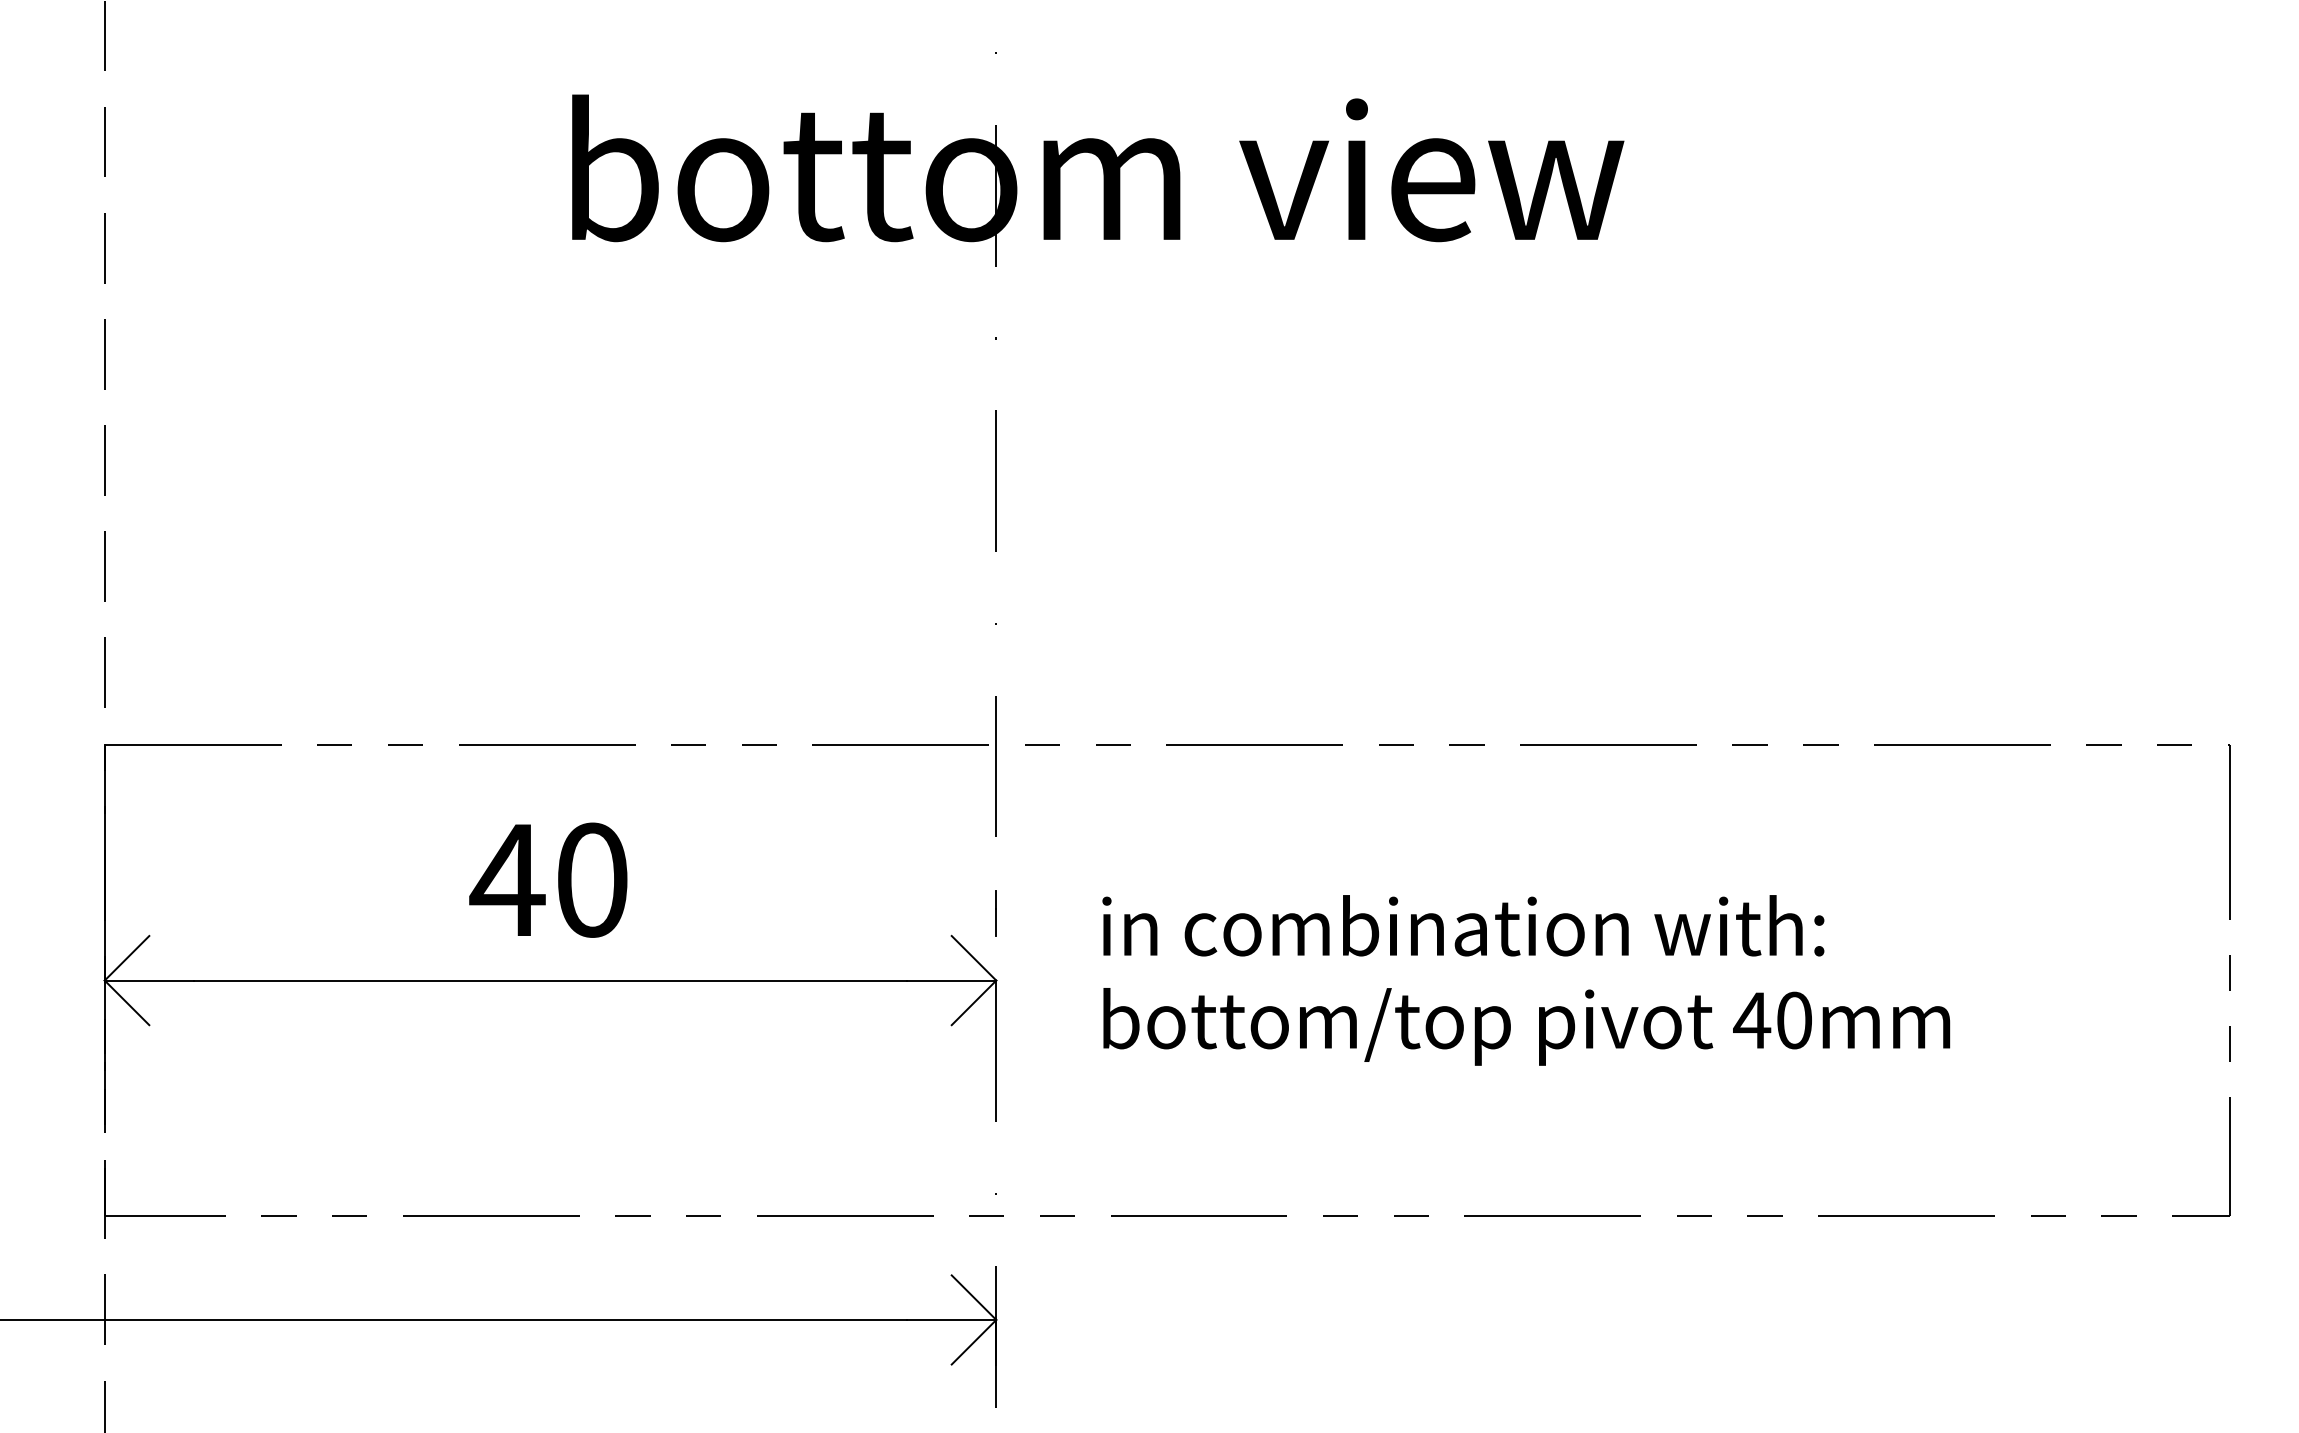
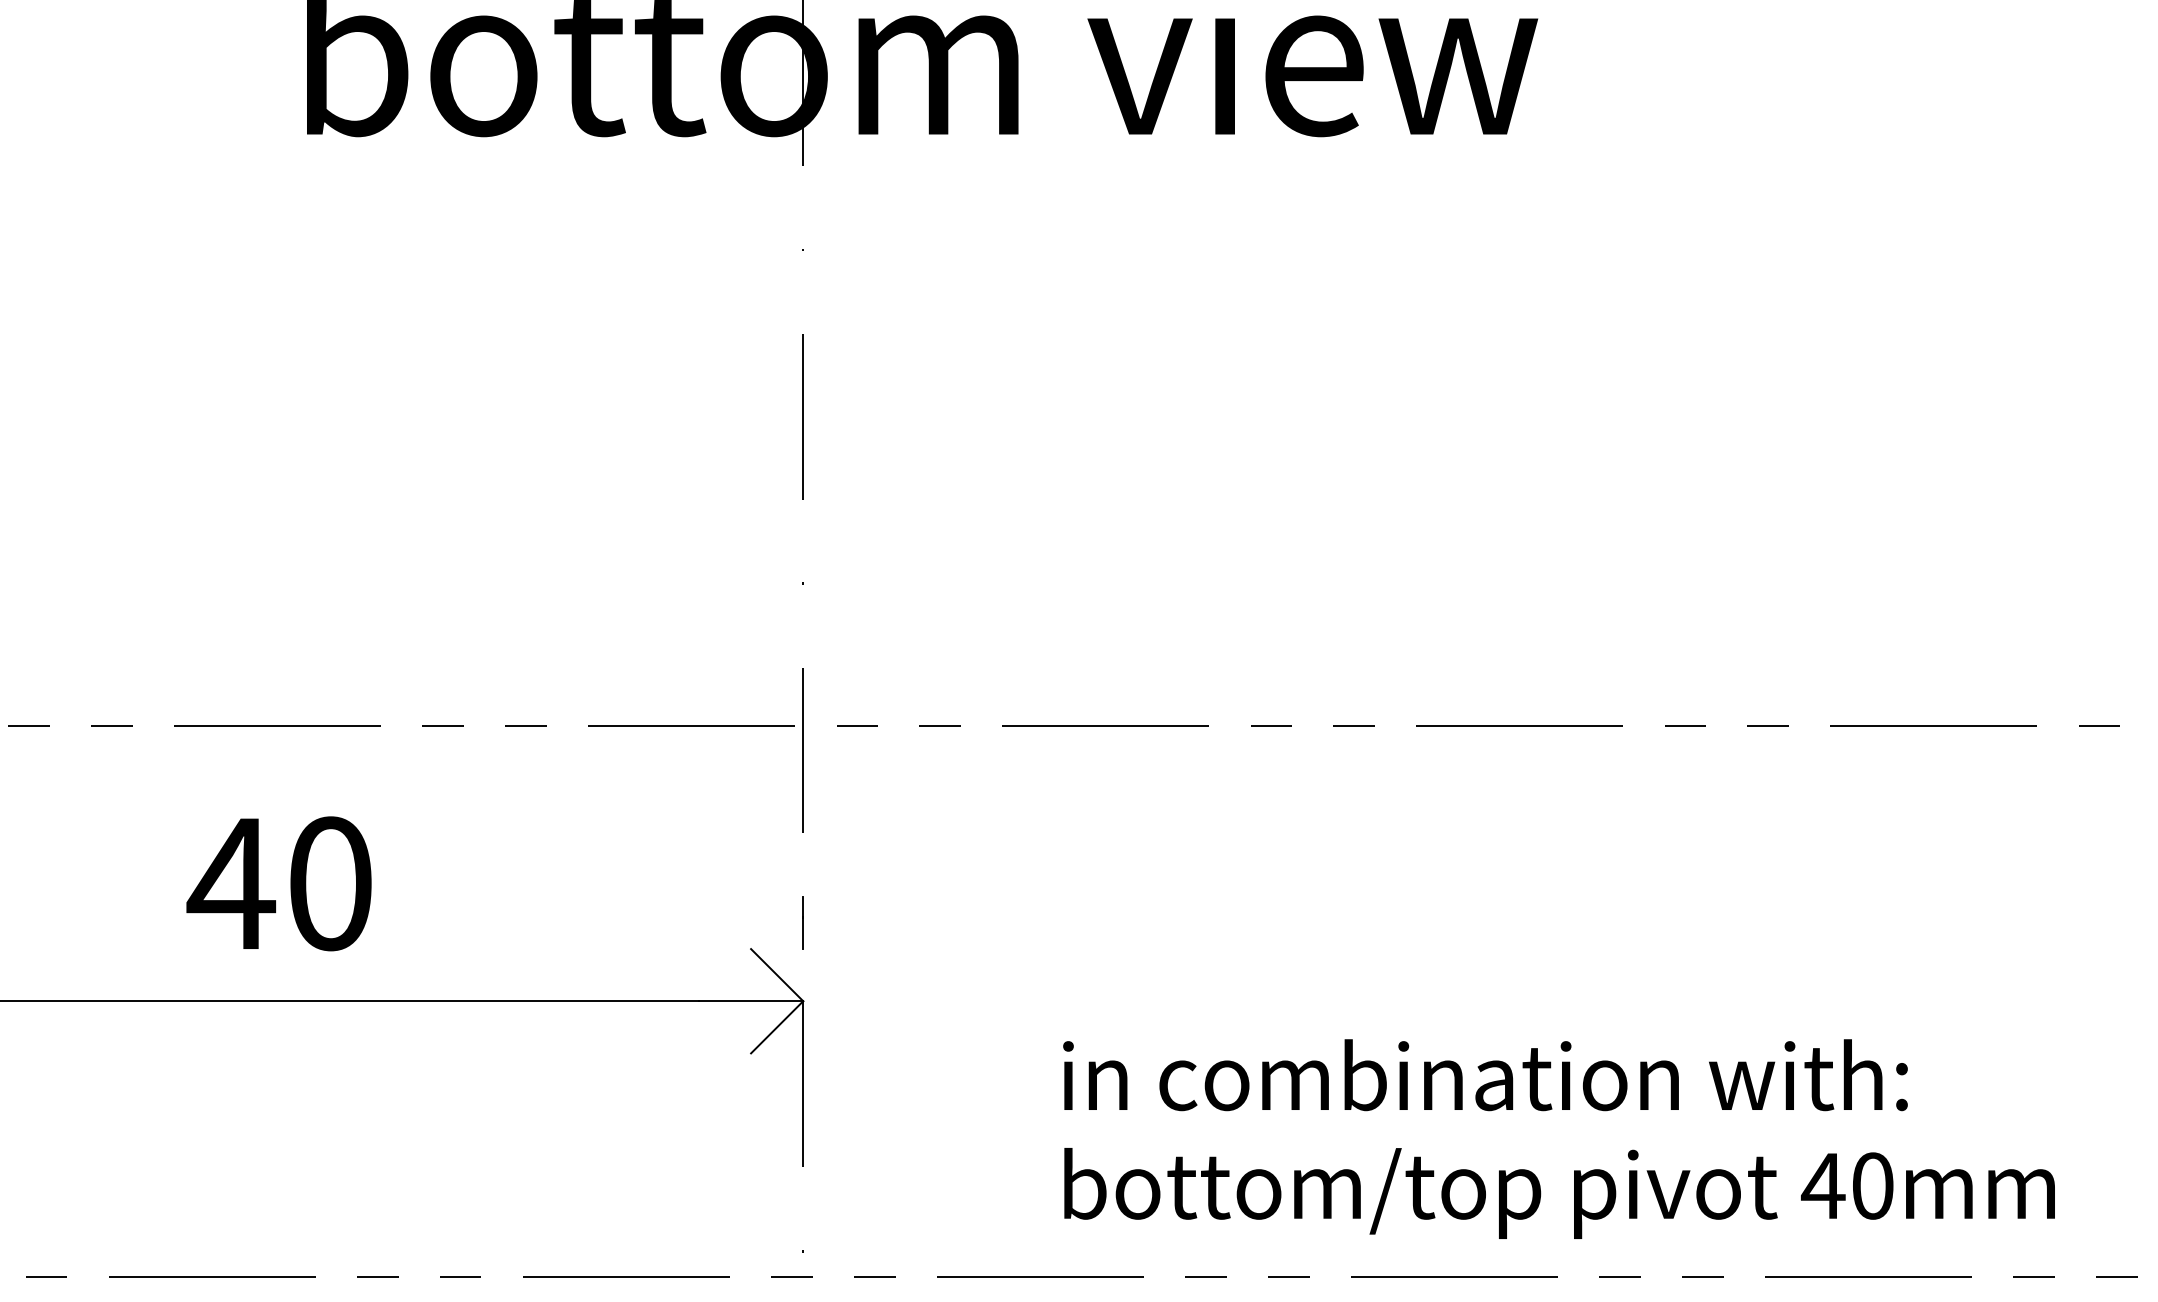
text: (1526, 980) -> (1559, 1139), moved

